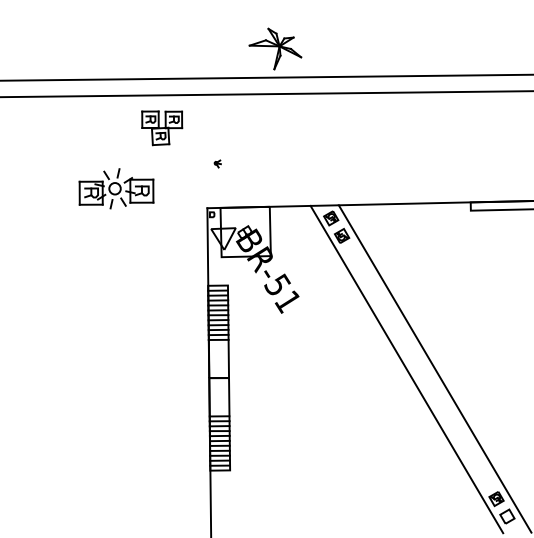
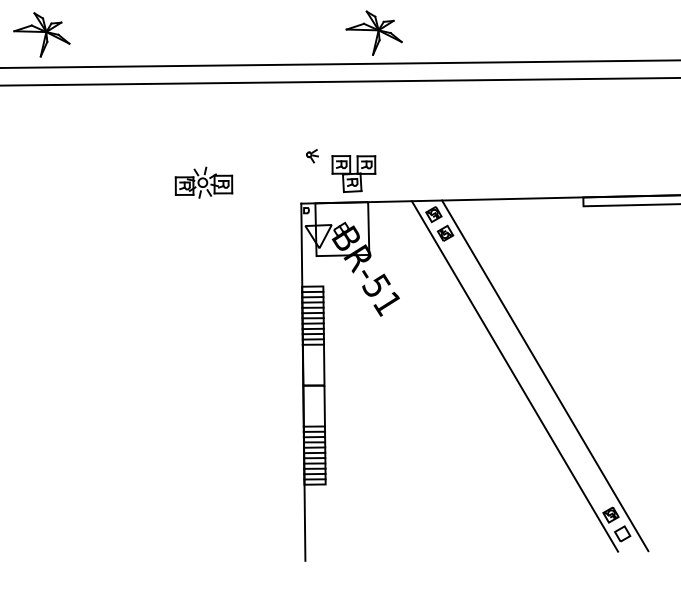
part: (161, 128) -> (353, 174), moved
part: (217, 164) -> (312, 156), size x1.67
part: (116, 188) -> (203, 182), size x0.71

